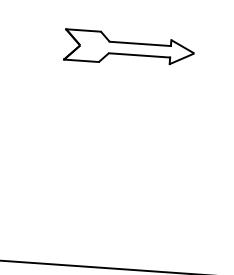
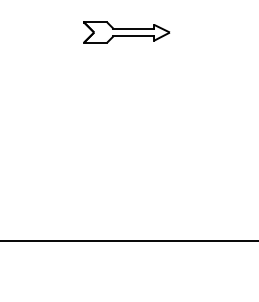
part: (129, 48) -> (126, 32), size x0.7

